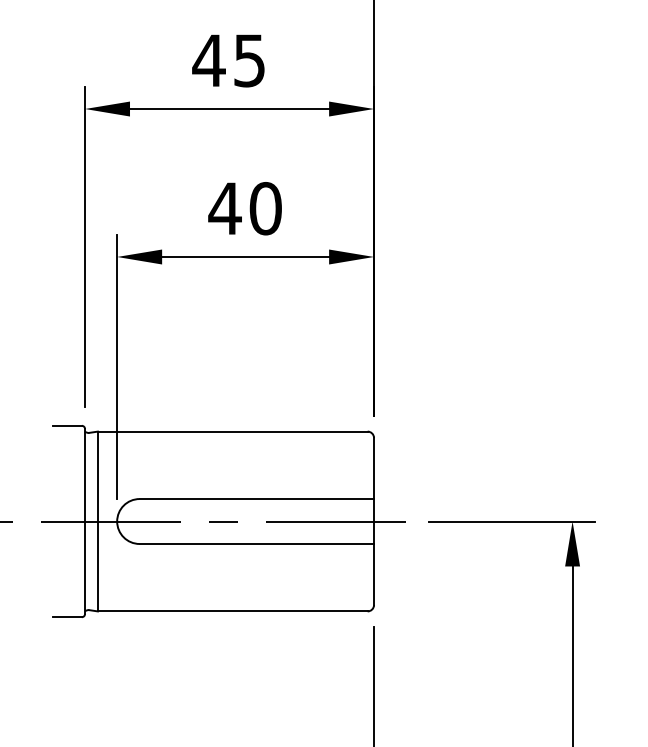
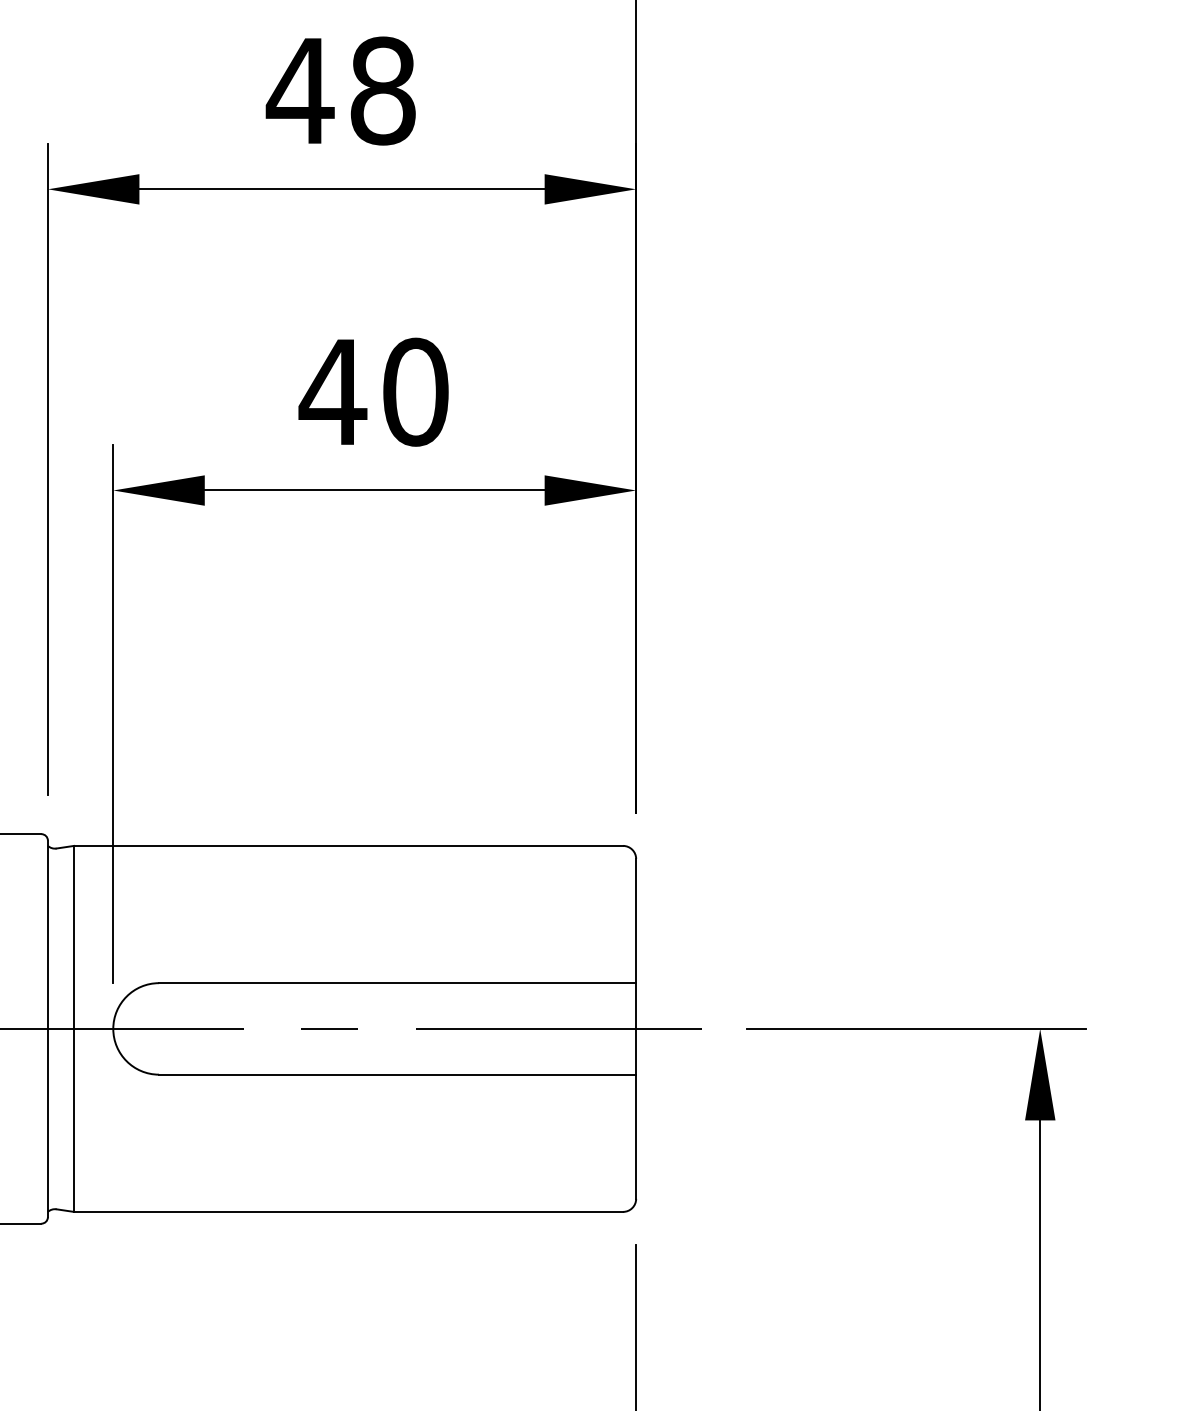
text: (249, 60) -> (382, 90), 45 -> 48

